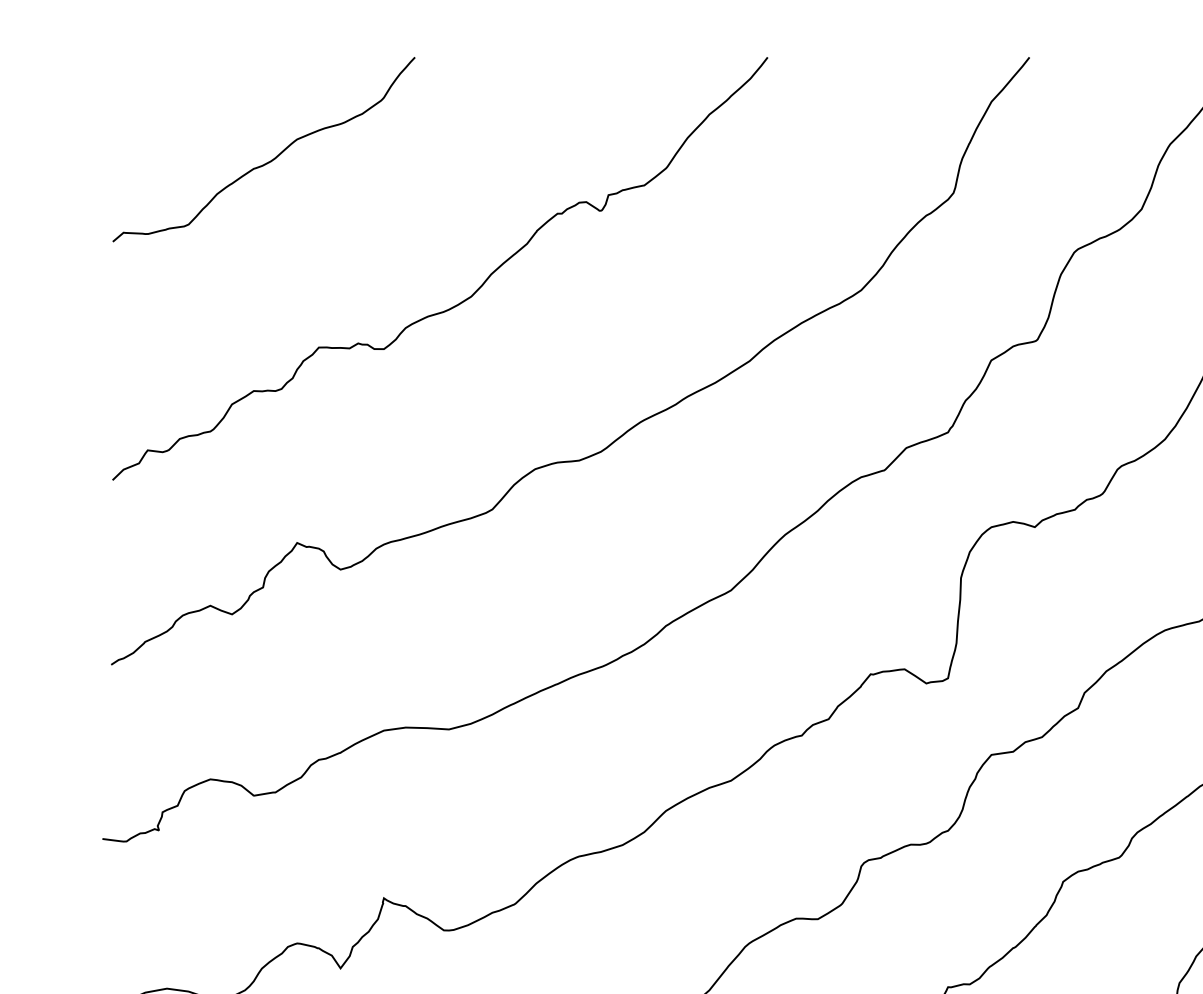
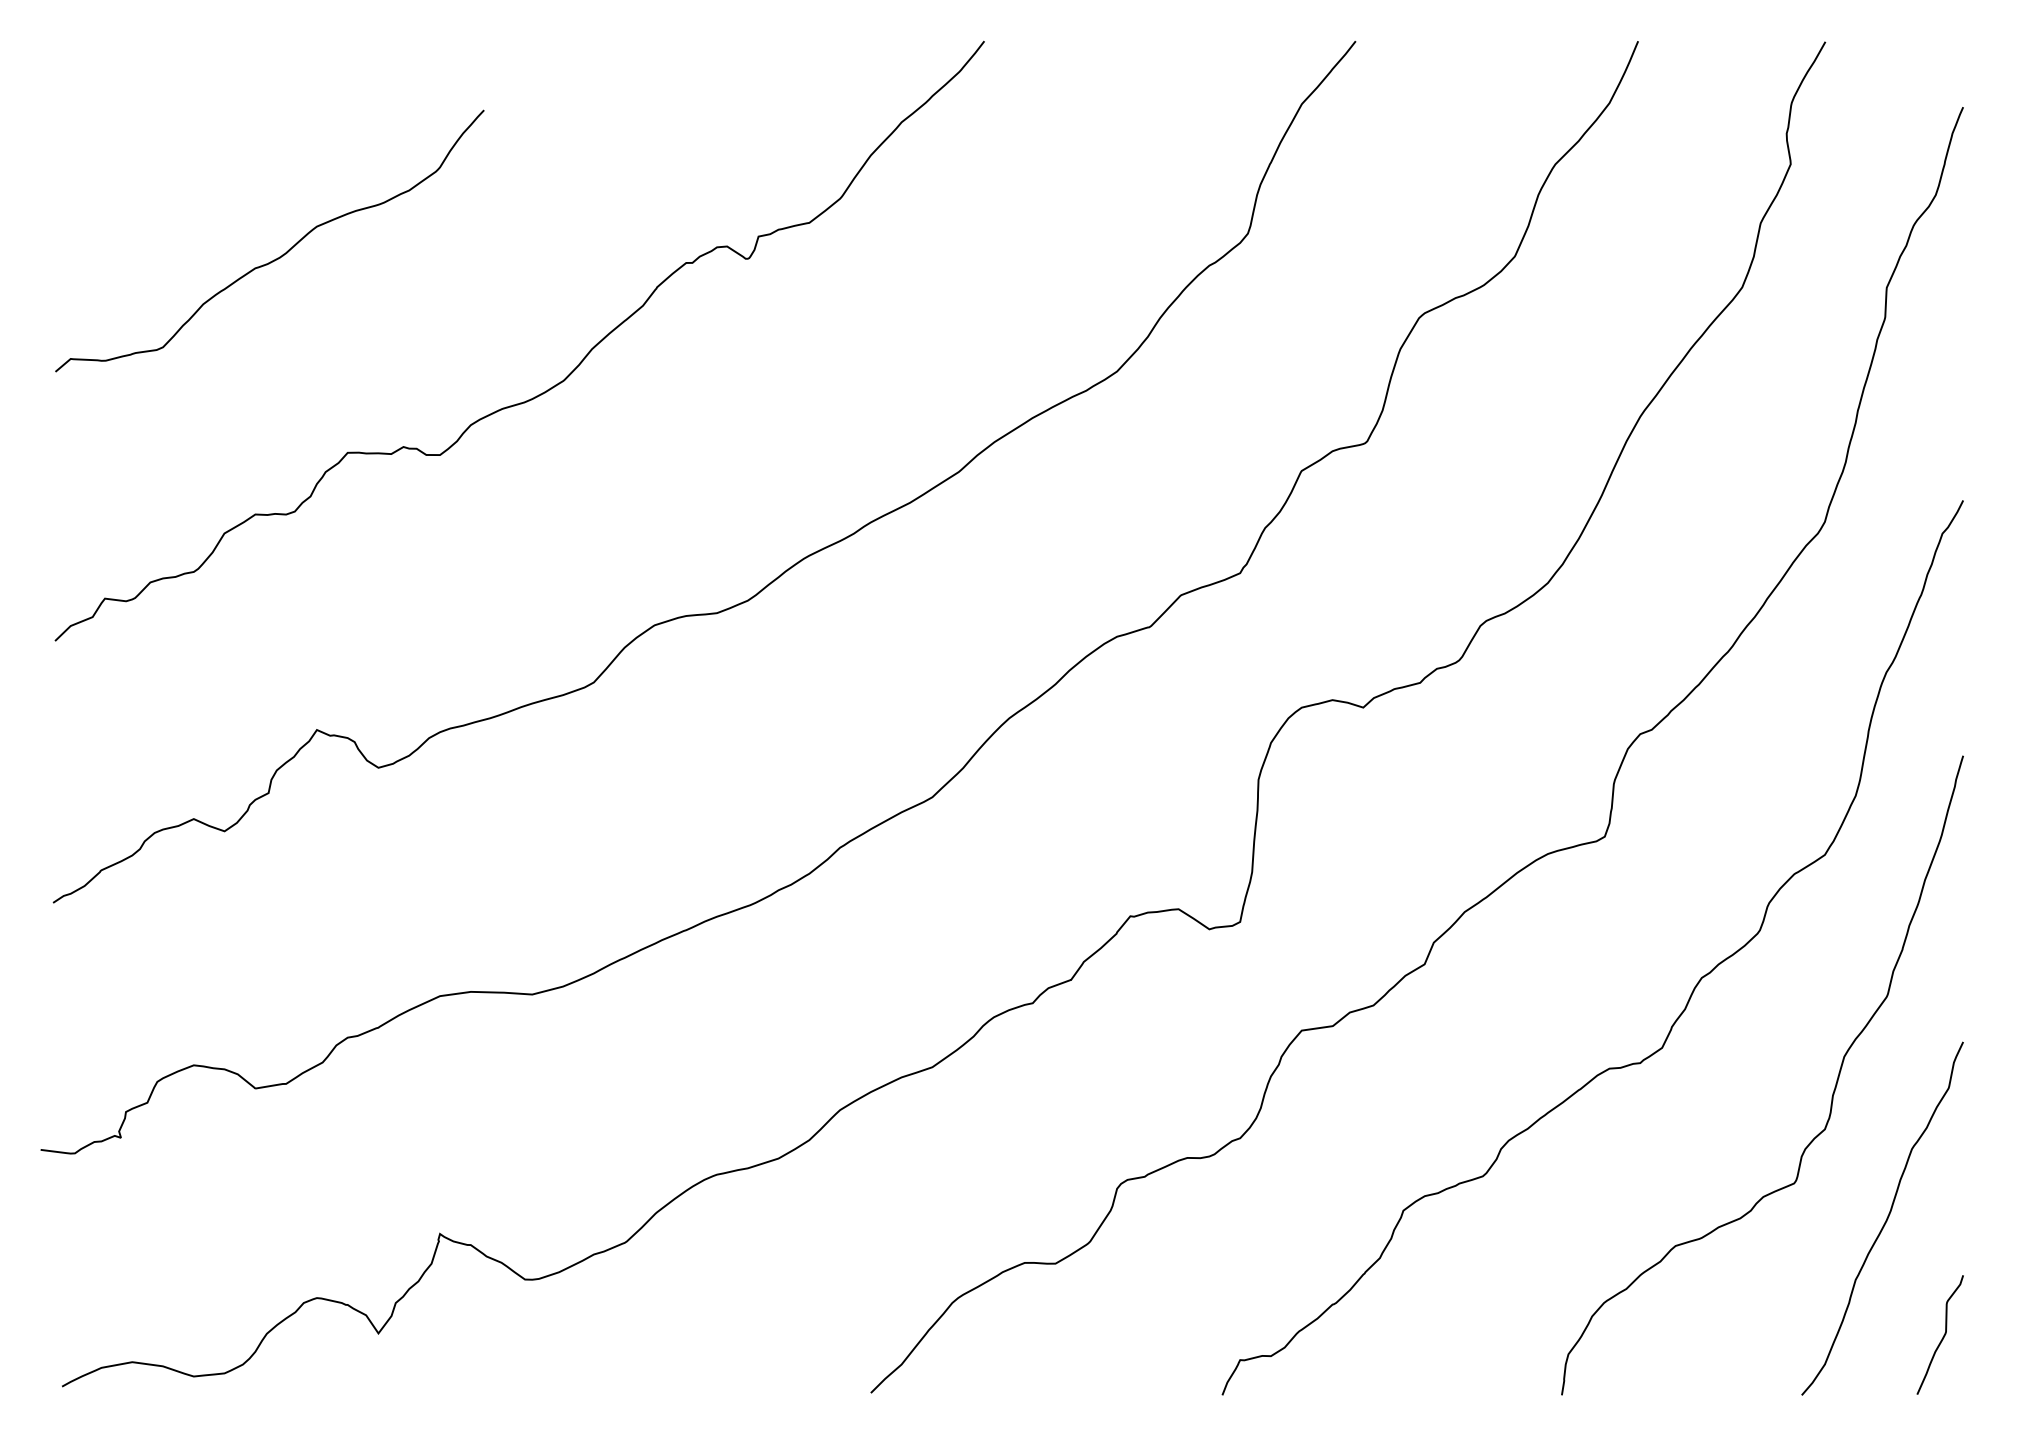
curve: (269, 161) -> (277, 257), moved

